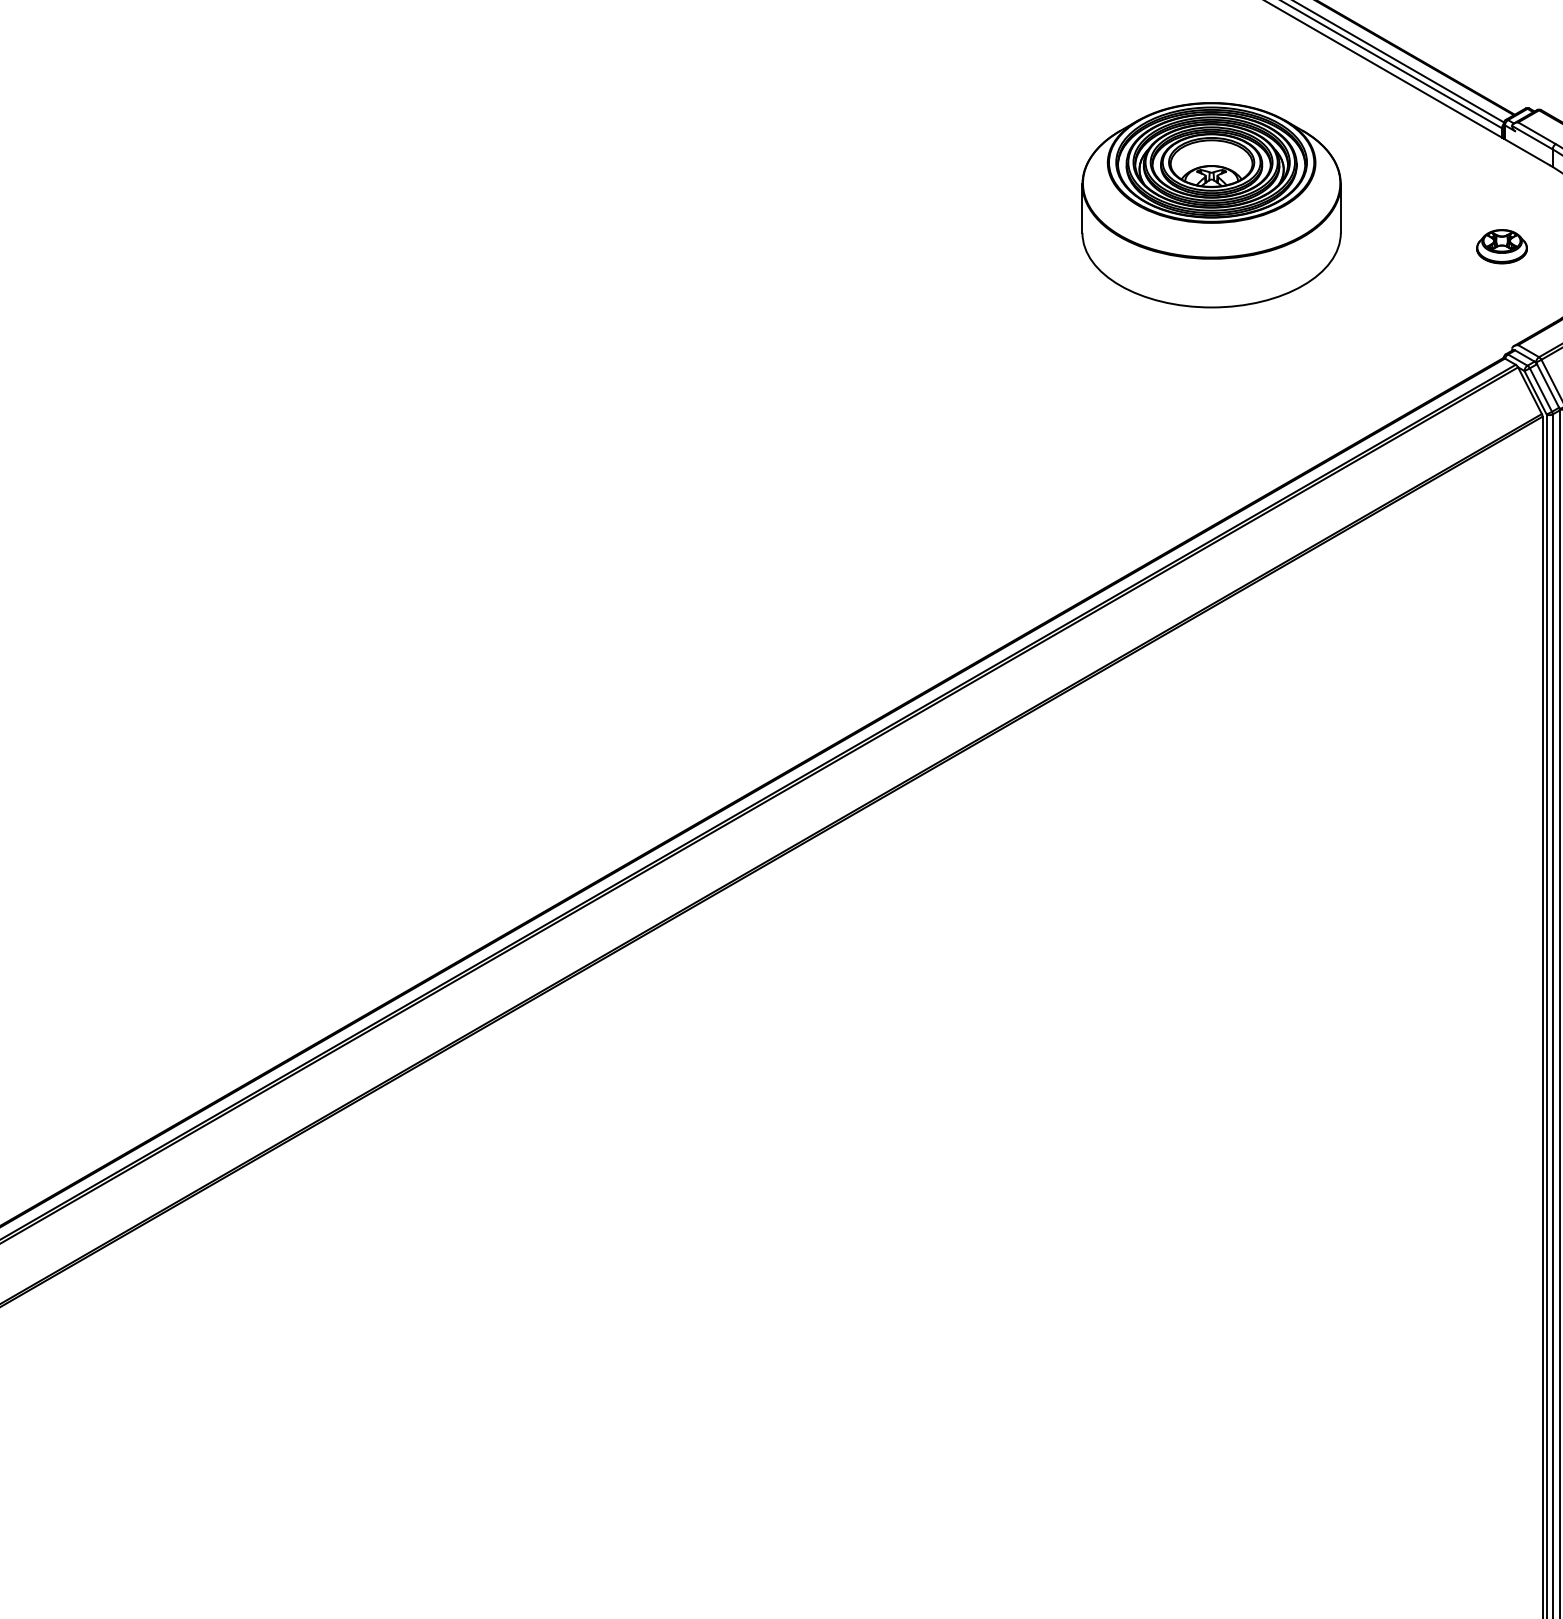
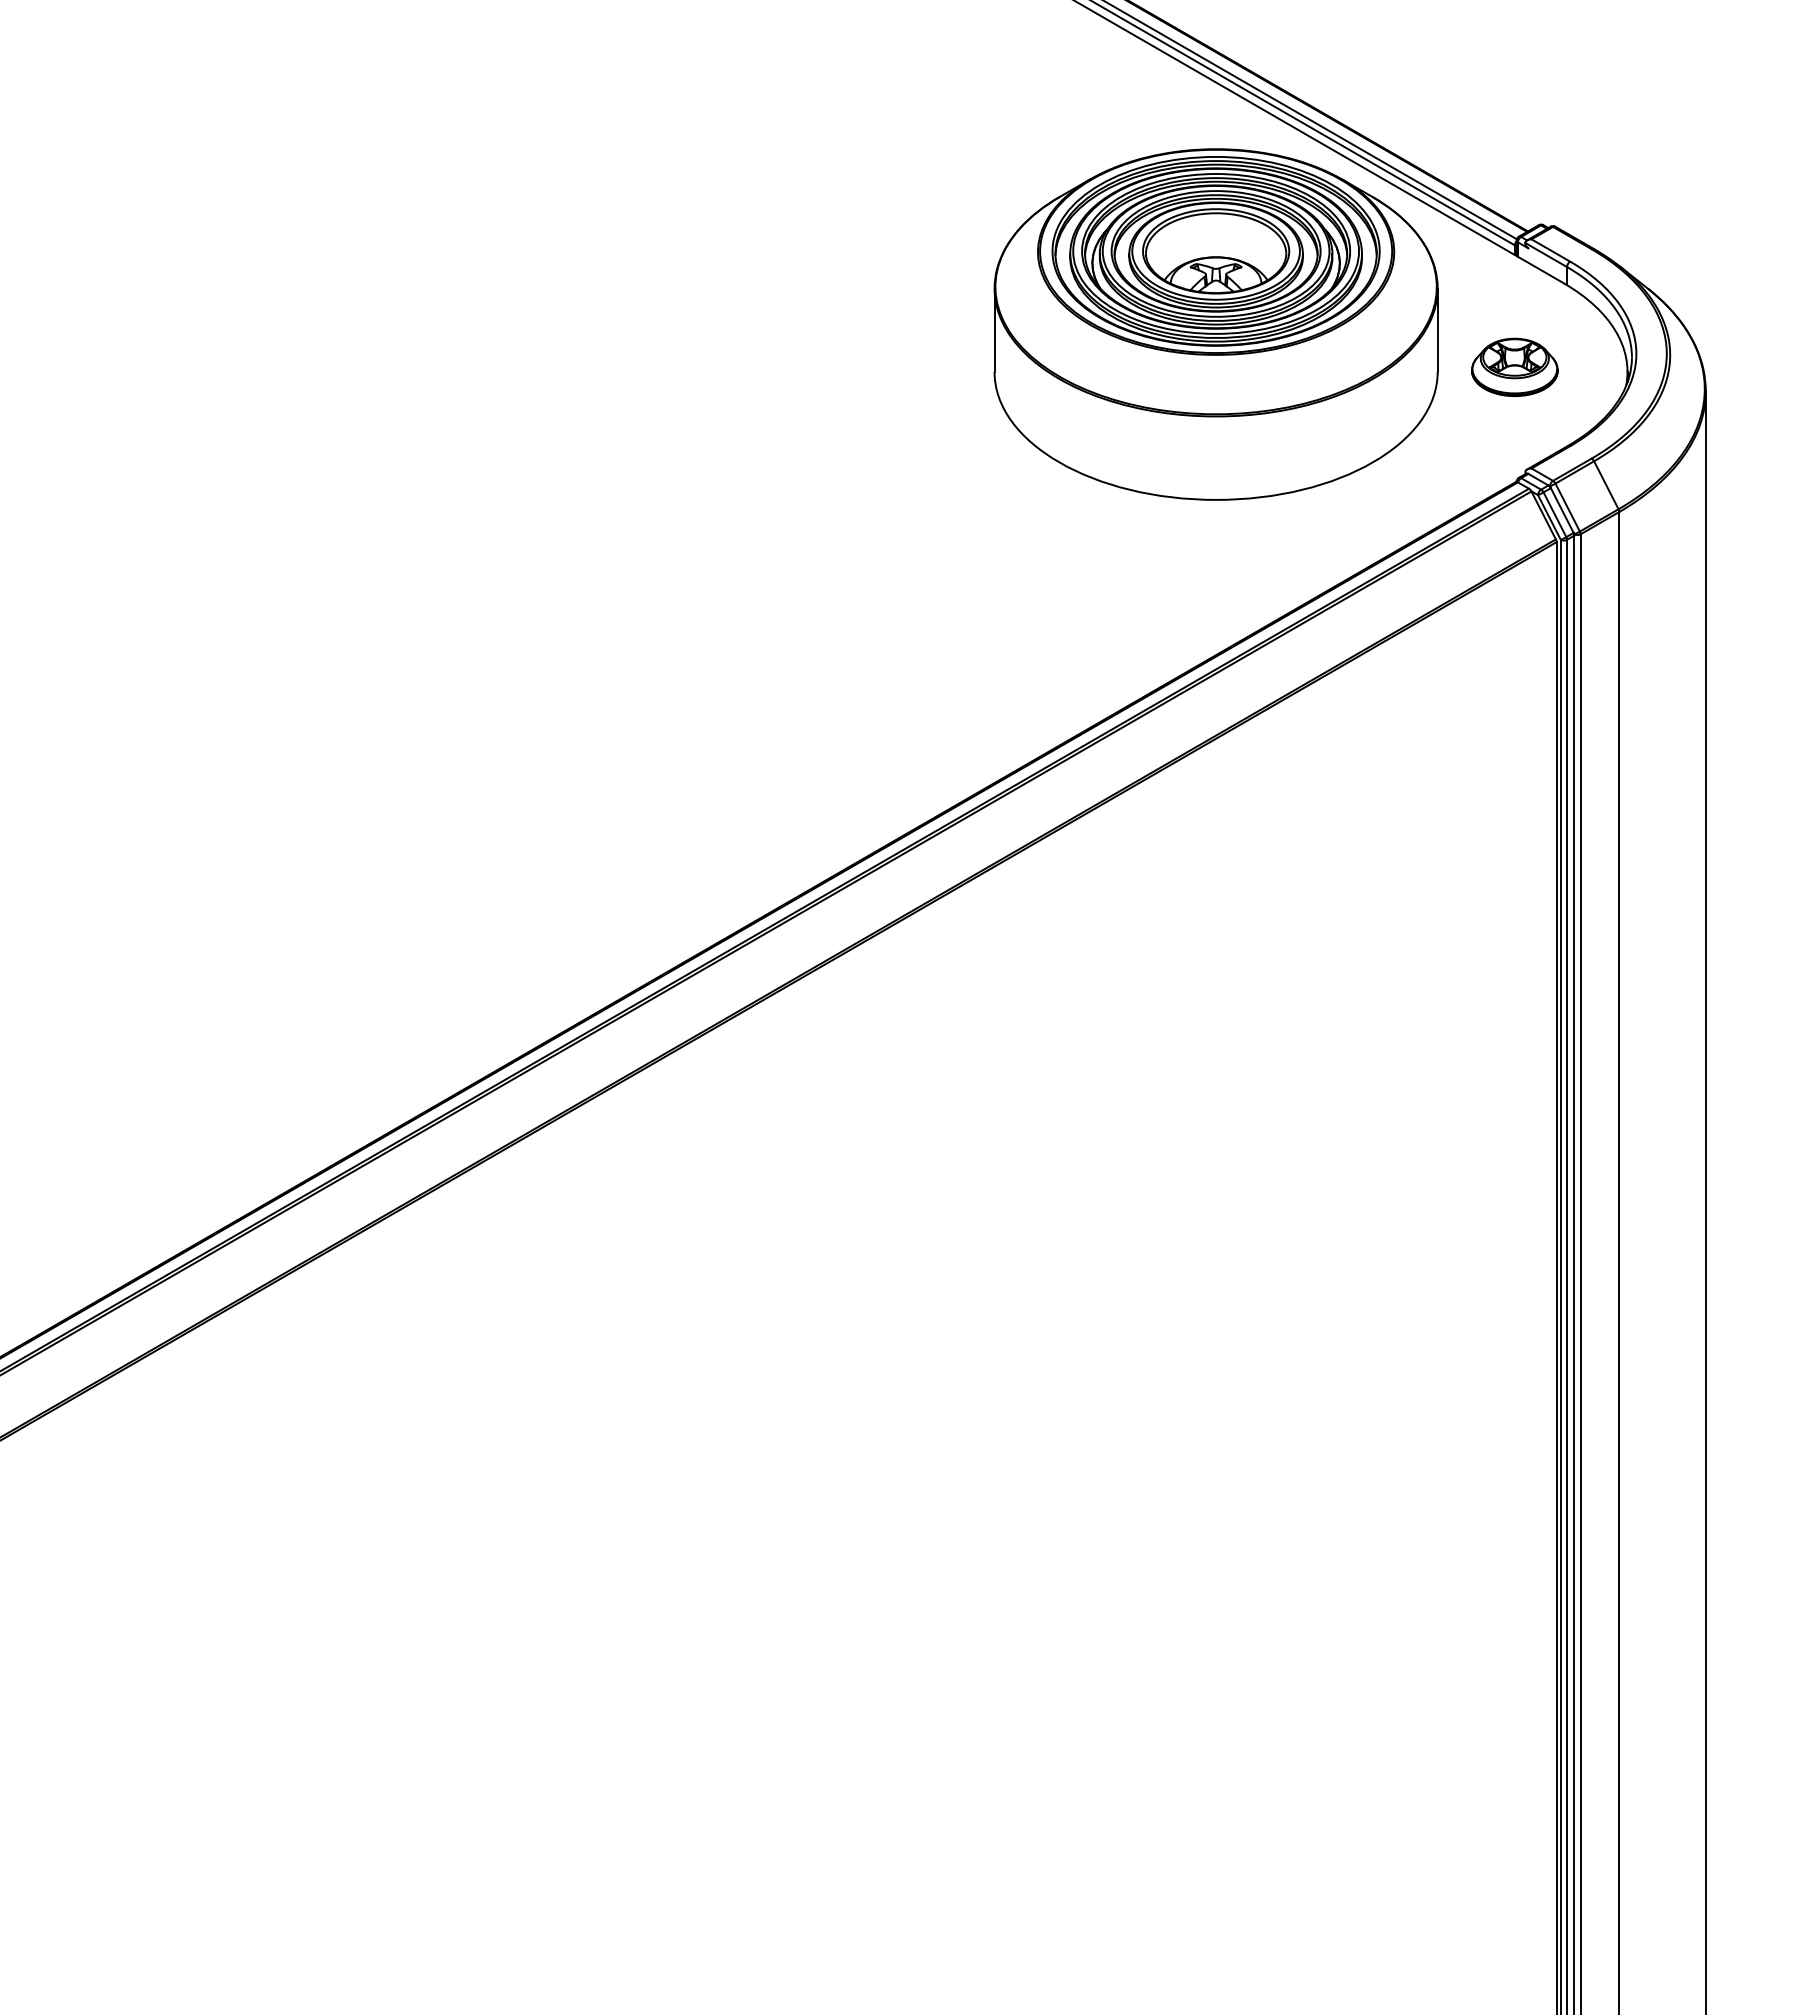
part: (1211, 205) -> (1215, 324), size x1.67
part: (1501, 246) -> (1514, 366), size x1.67

